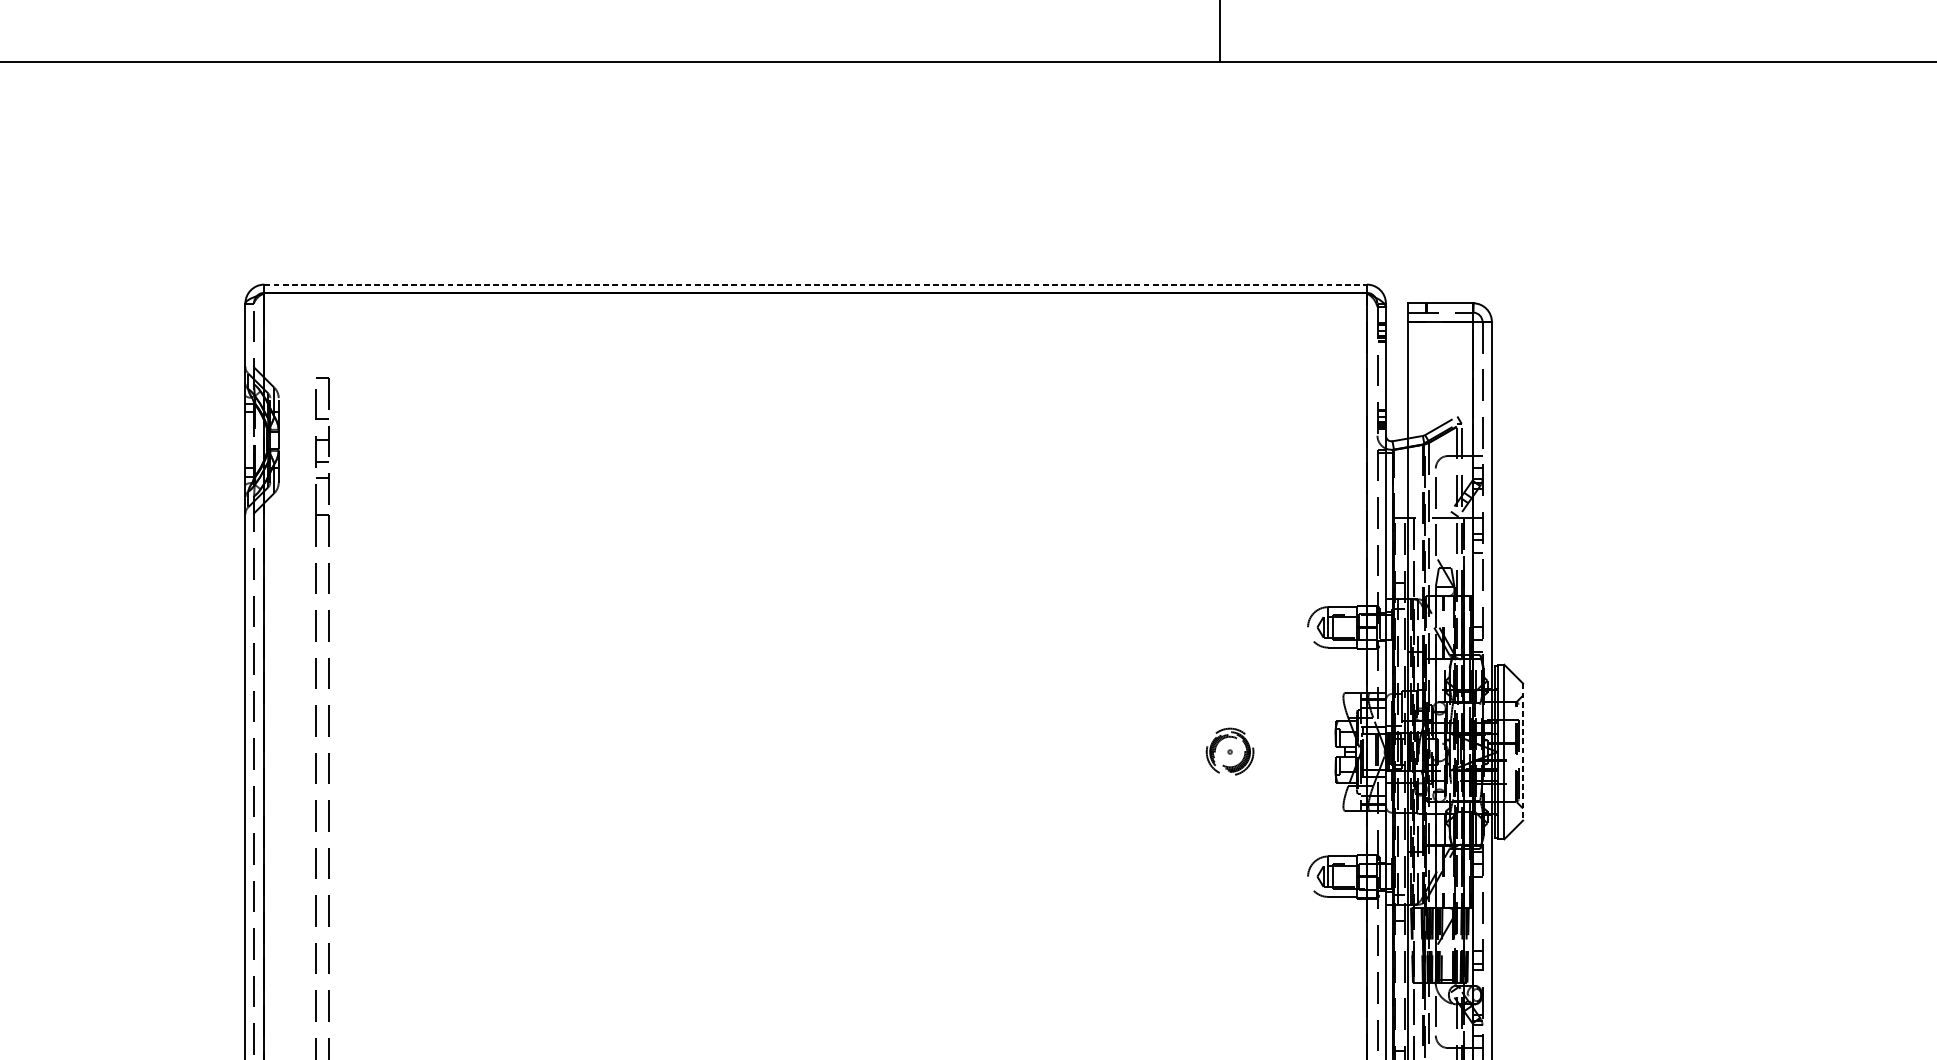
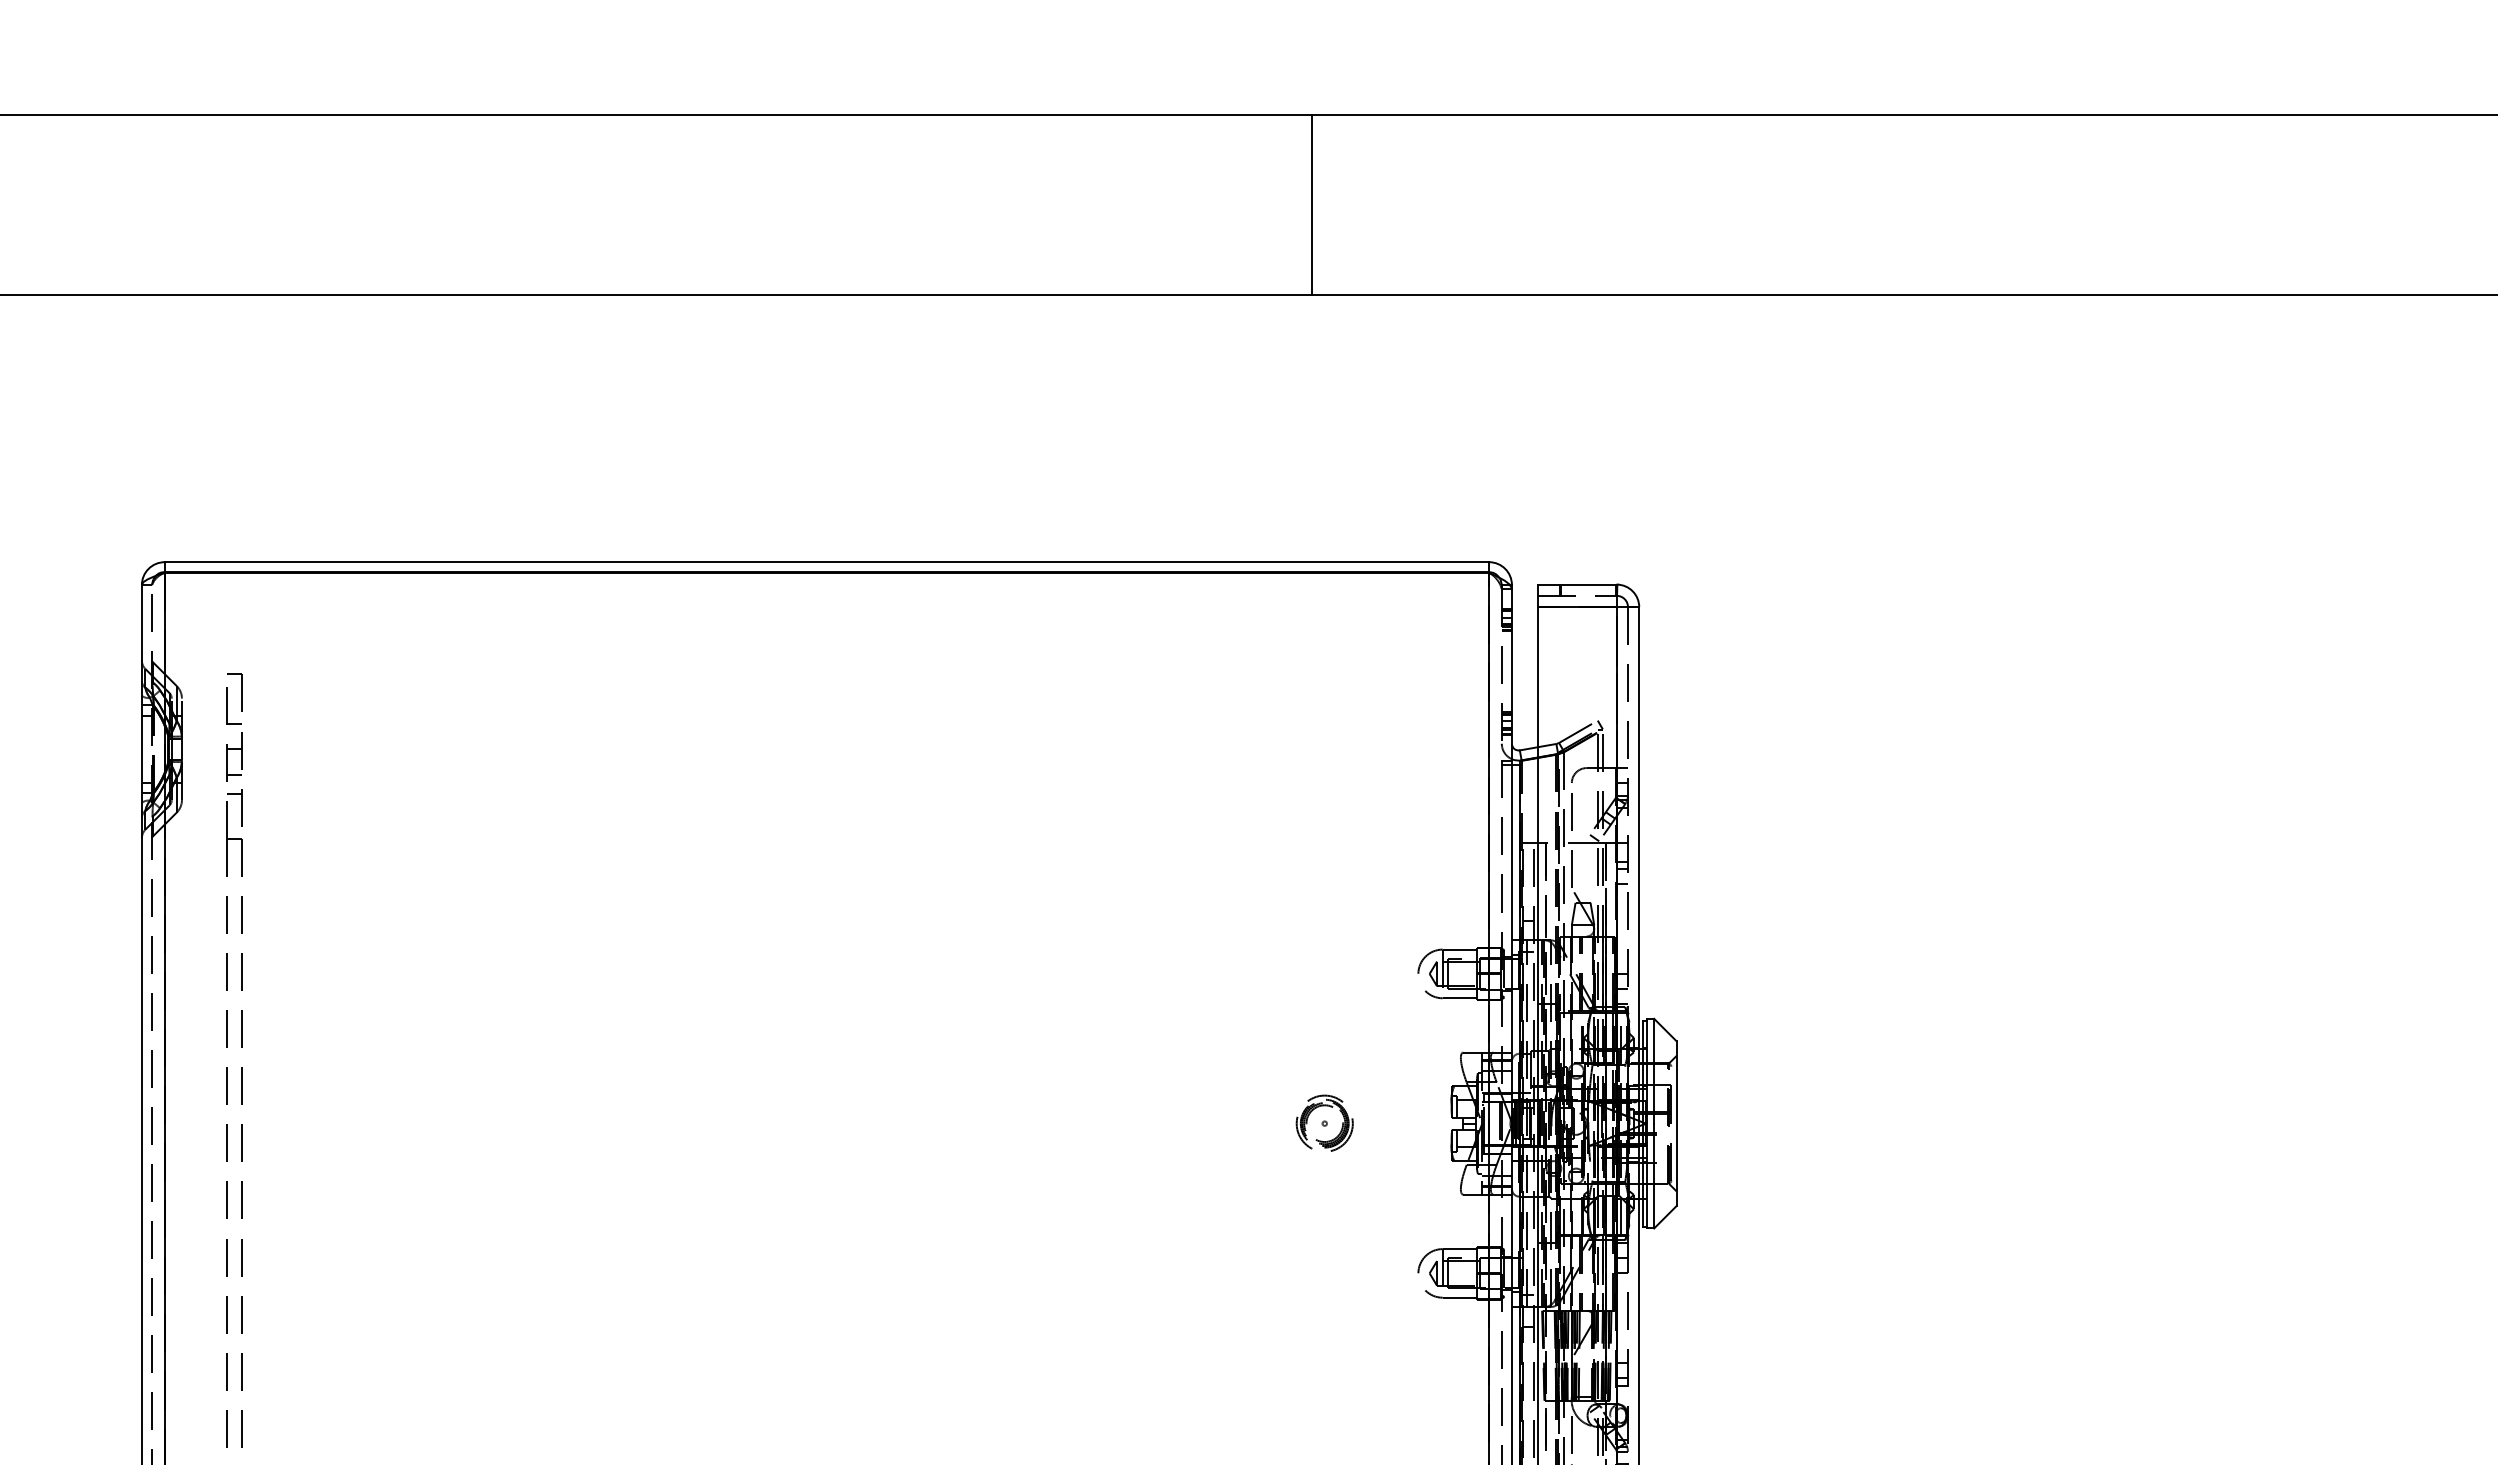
line: (816, 284) -> (827, 562), dashed -> solid
line: (1522, 752) -> (1676, 1124), dashed -> solid

